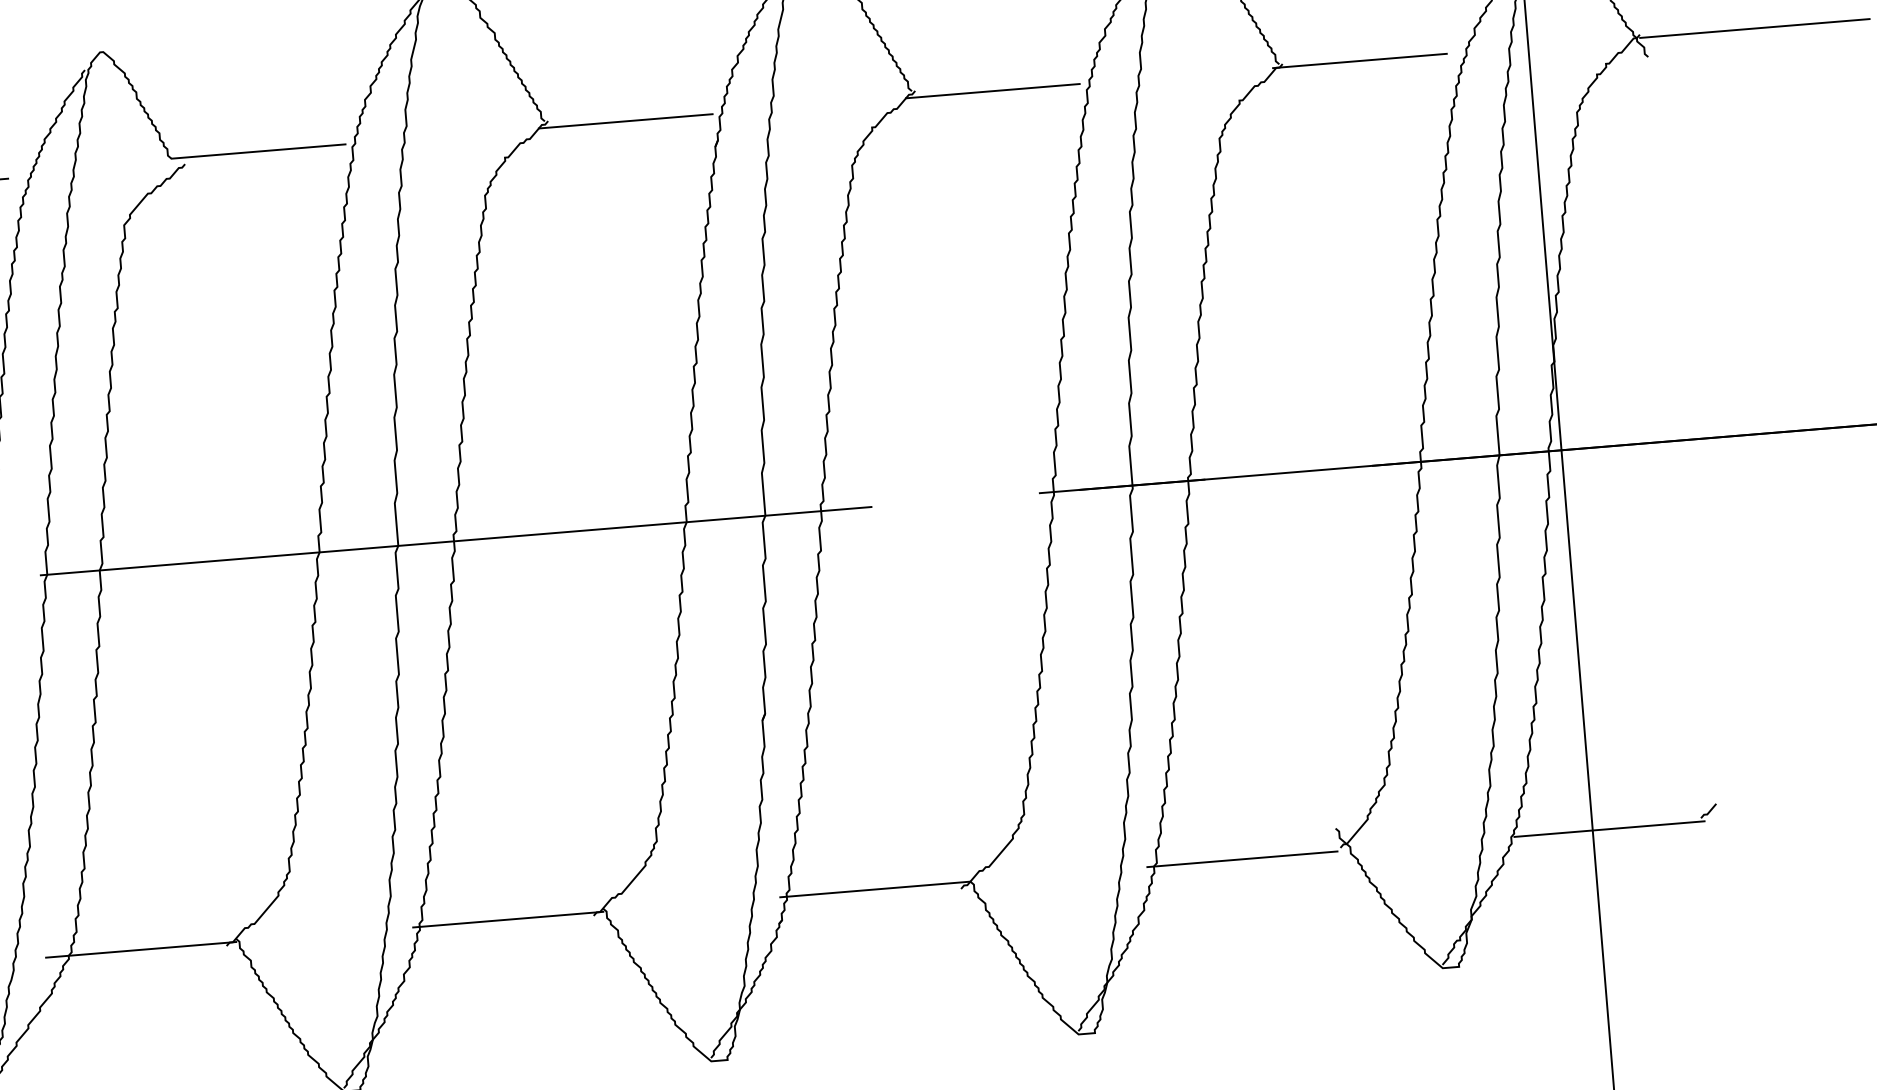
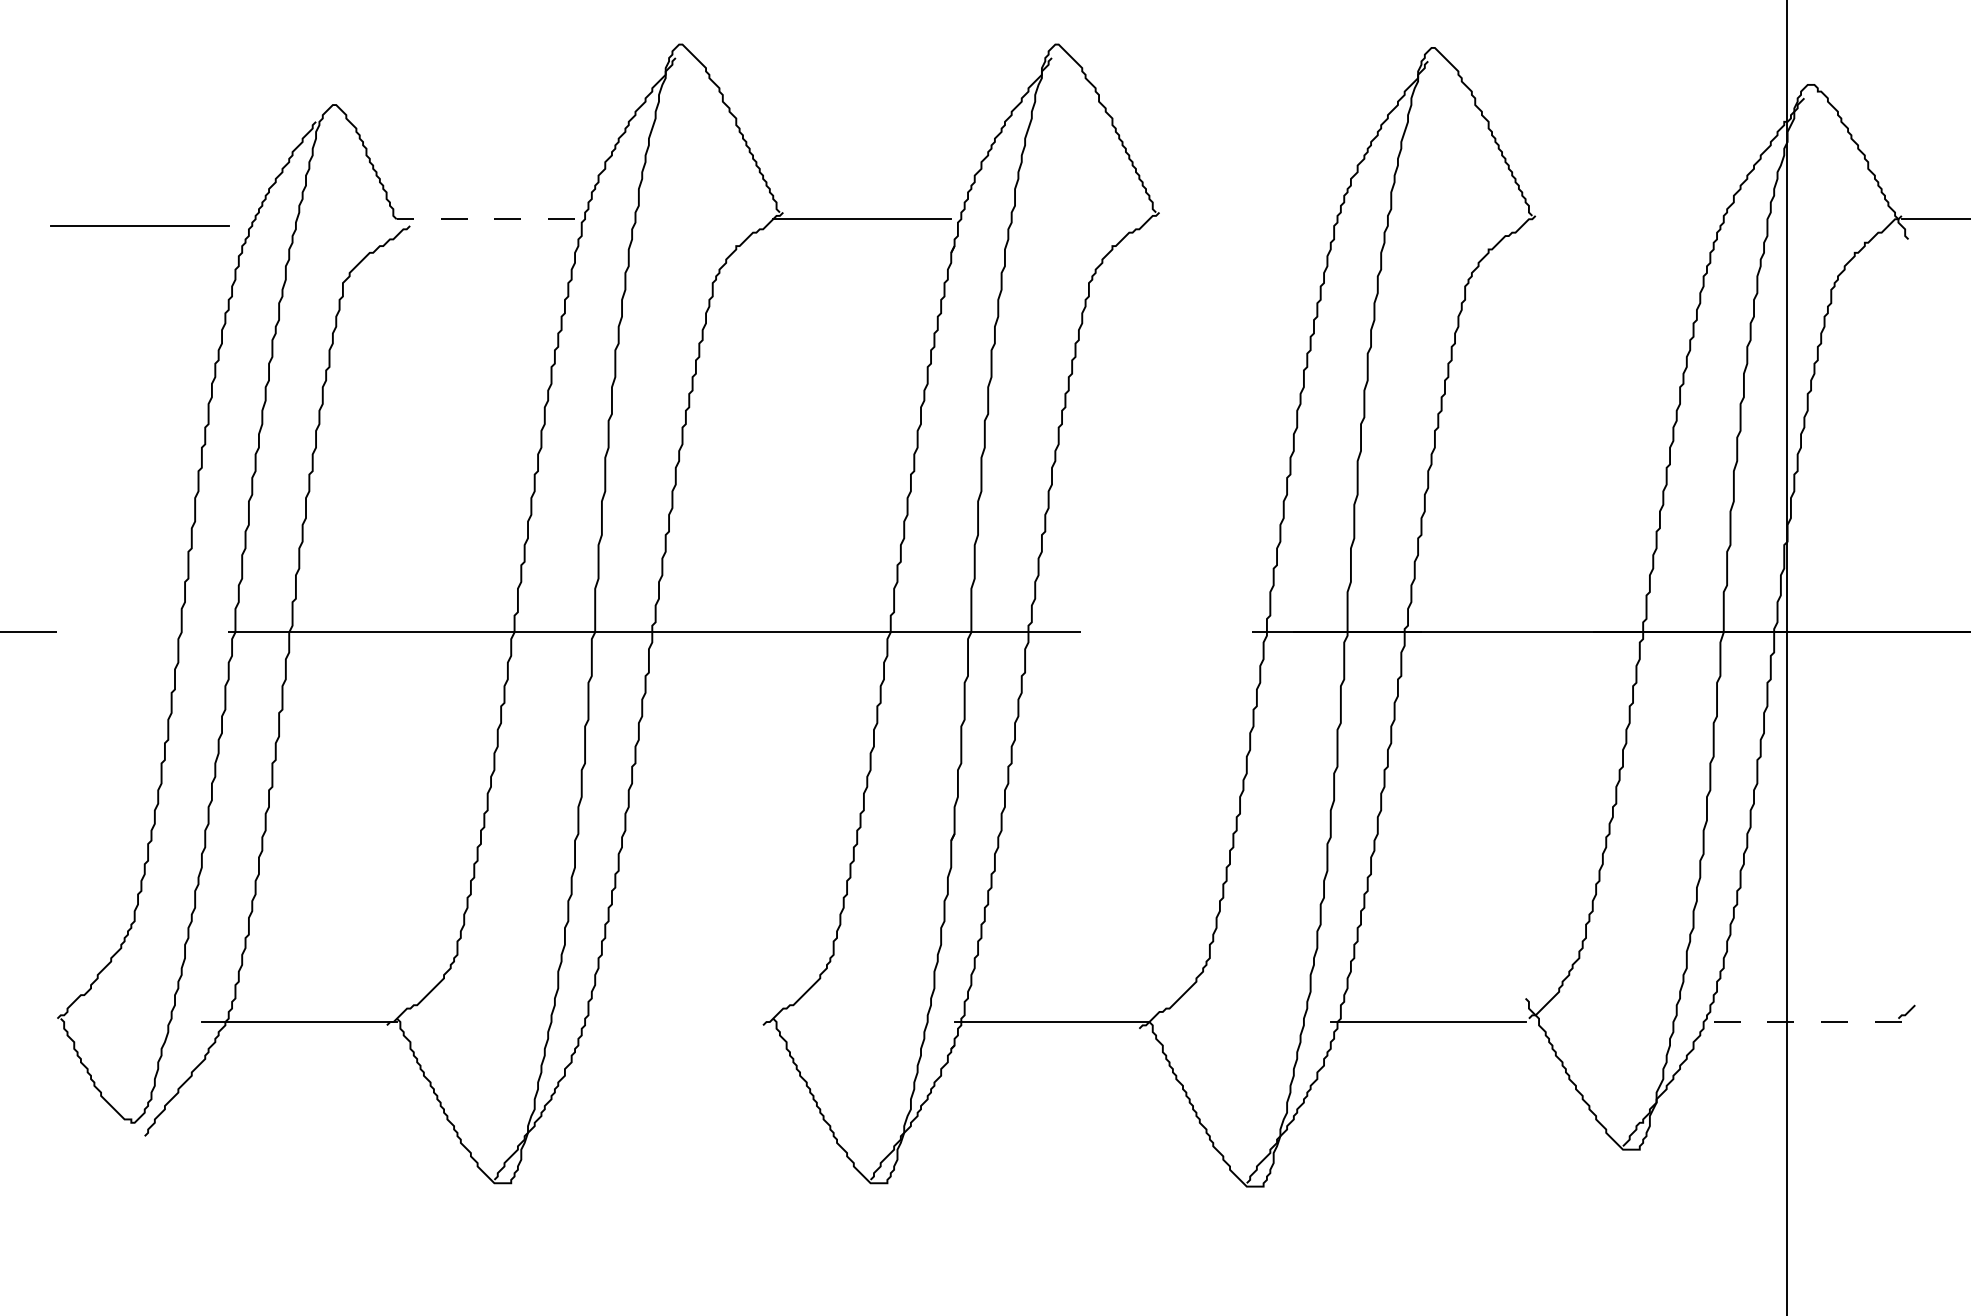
line: (1359, 61) -> (1614, 219), removed
line: (992, 91) -> (1238, 219), removed
line: (258, 151) -> (485, 219), solid -> dashed
line: (1608, 829) -> (1803, 1022), solid -> dashed
line: (507, 920) -> (675, 1022), removed

